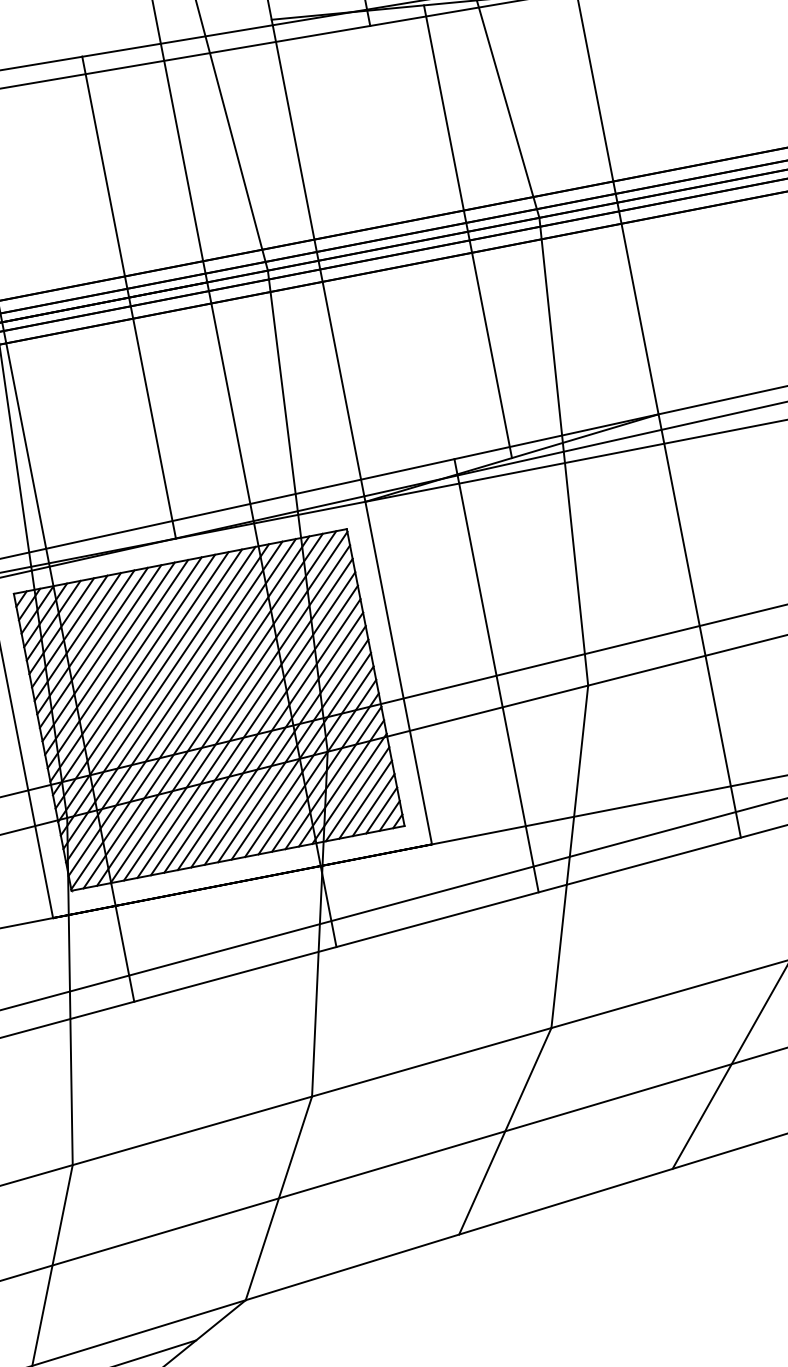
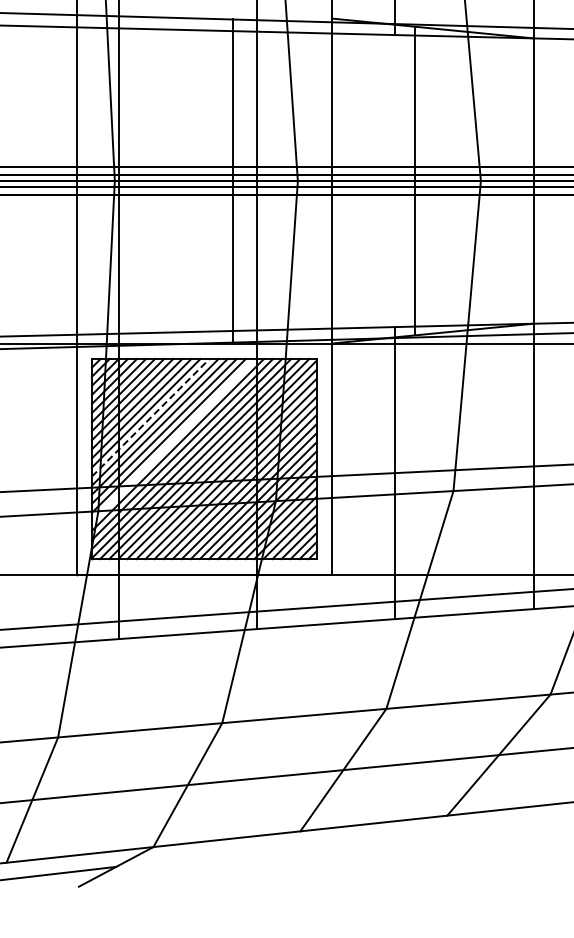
line: (467, 230) -> (414, 180), moved
line: (129, 296) -> (233, 180), moved
line: (118, 663) -> (151, 417), solid -> dashed
line: (156, 690) -> (172, 439), removed

